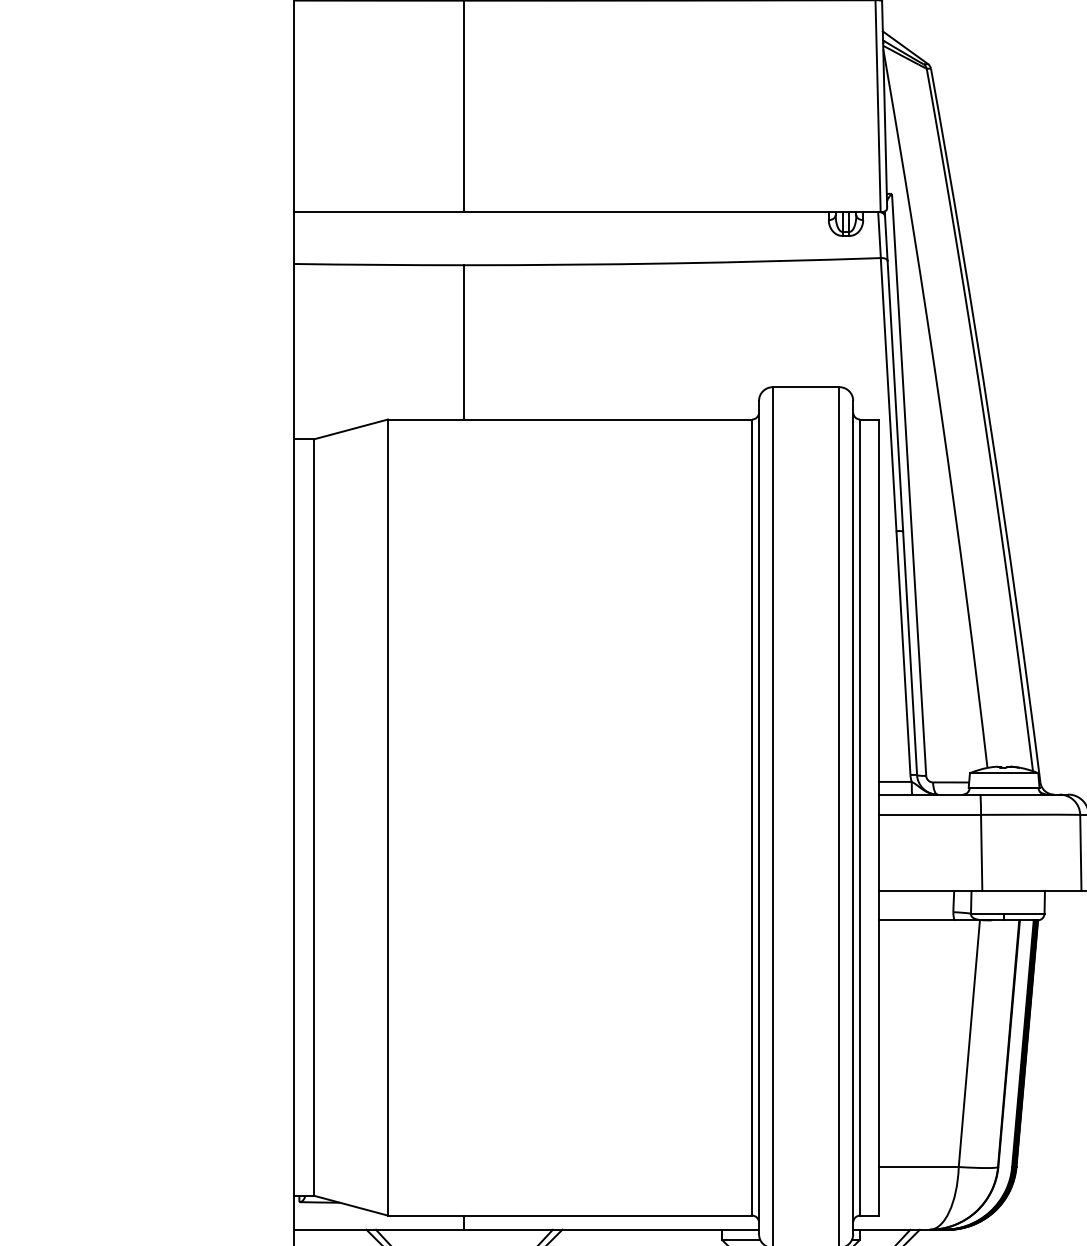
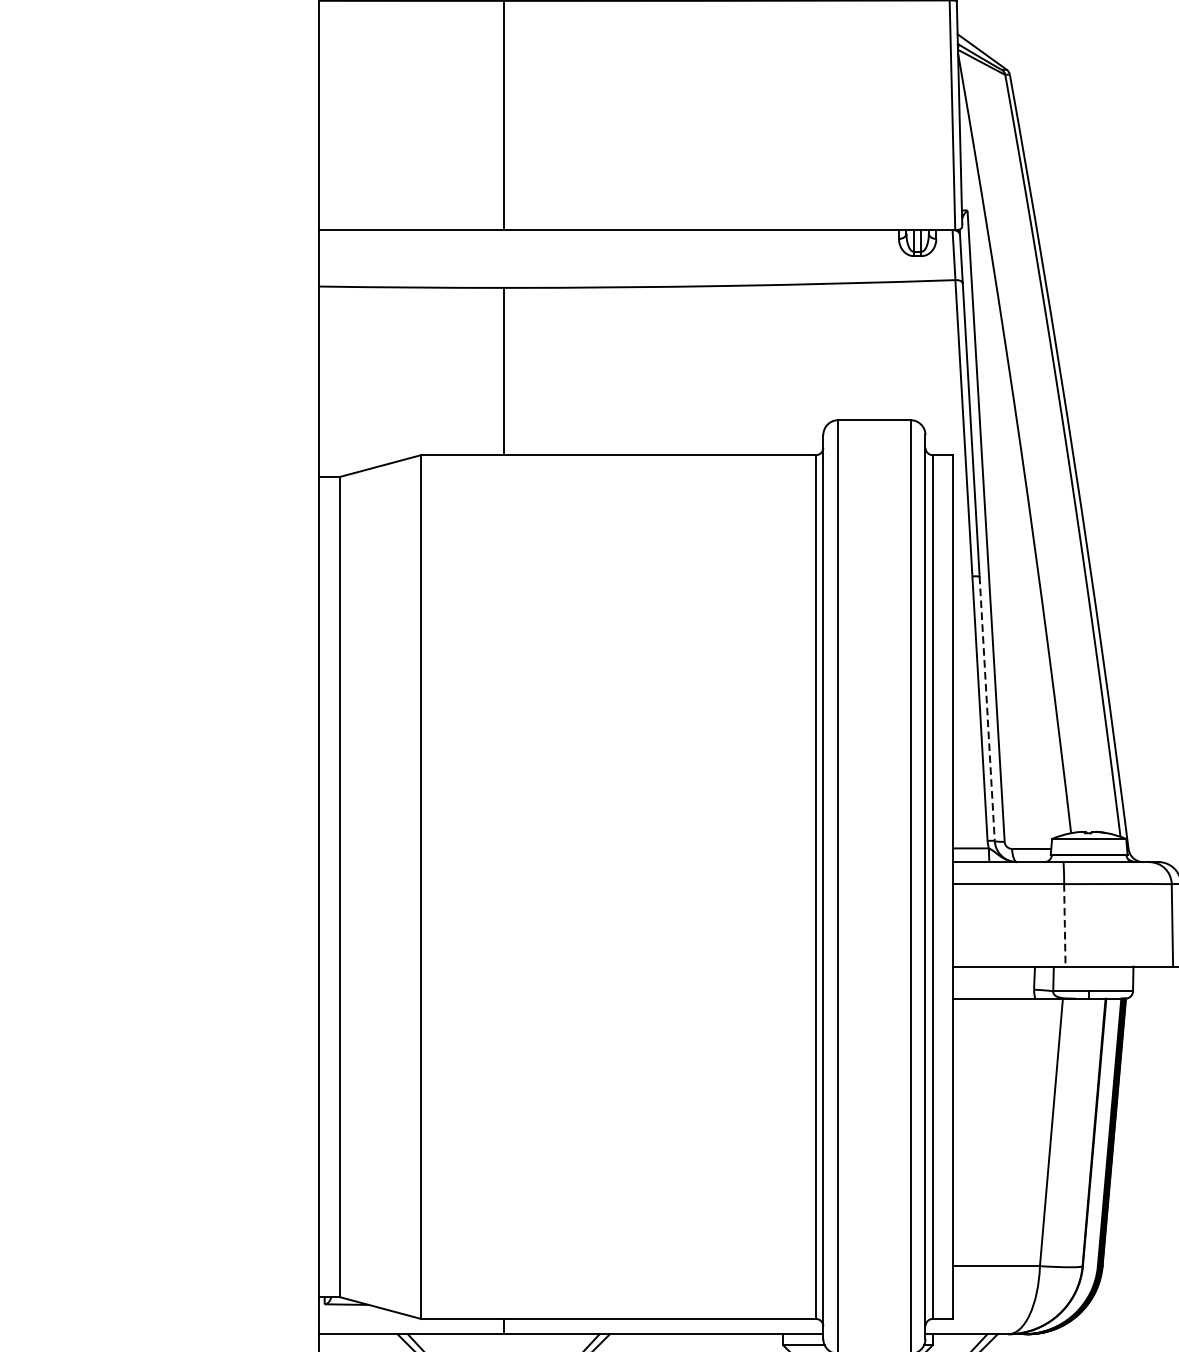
line: (910, 653) -> (987, 709), solid -> dashed
line: (981, 852) -> (1064, 924), solid -> dashed

